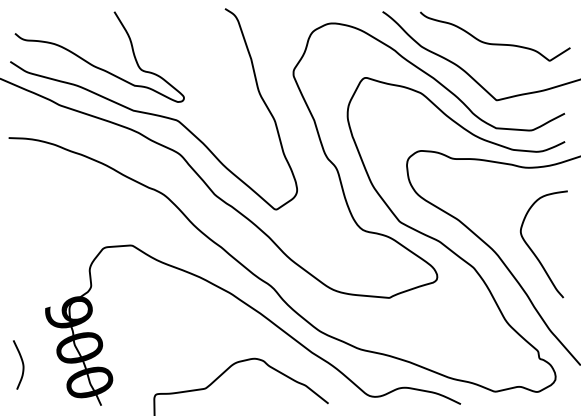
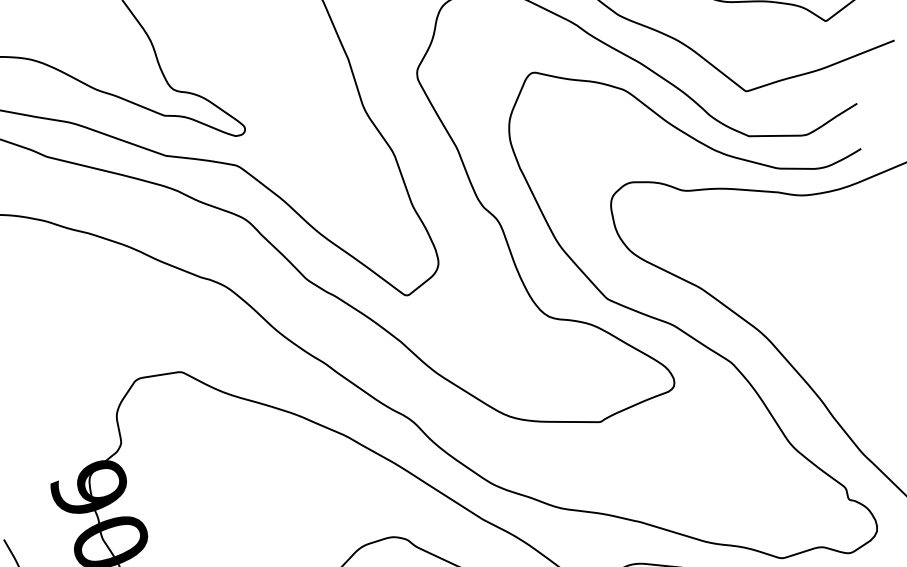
curve: (534, 252) -> (826, 330), removed

